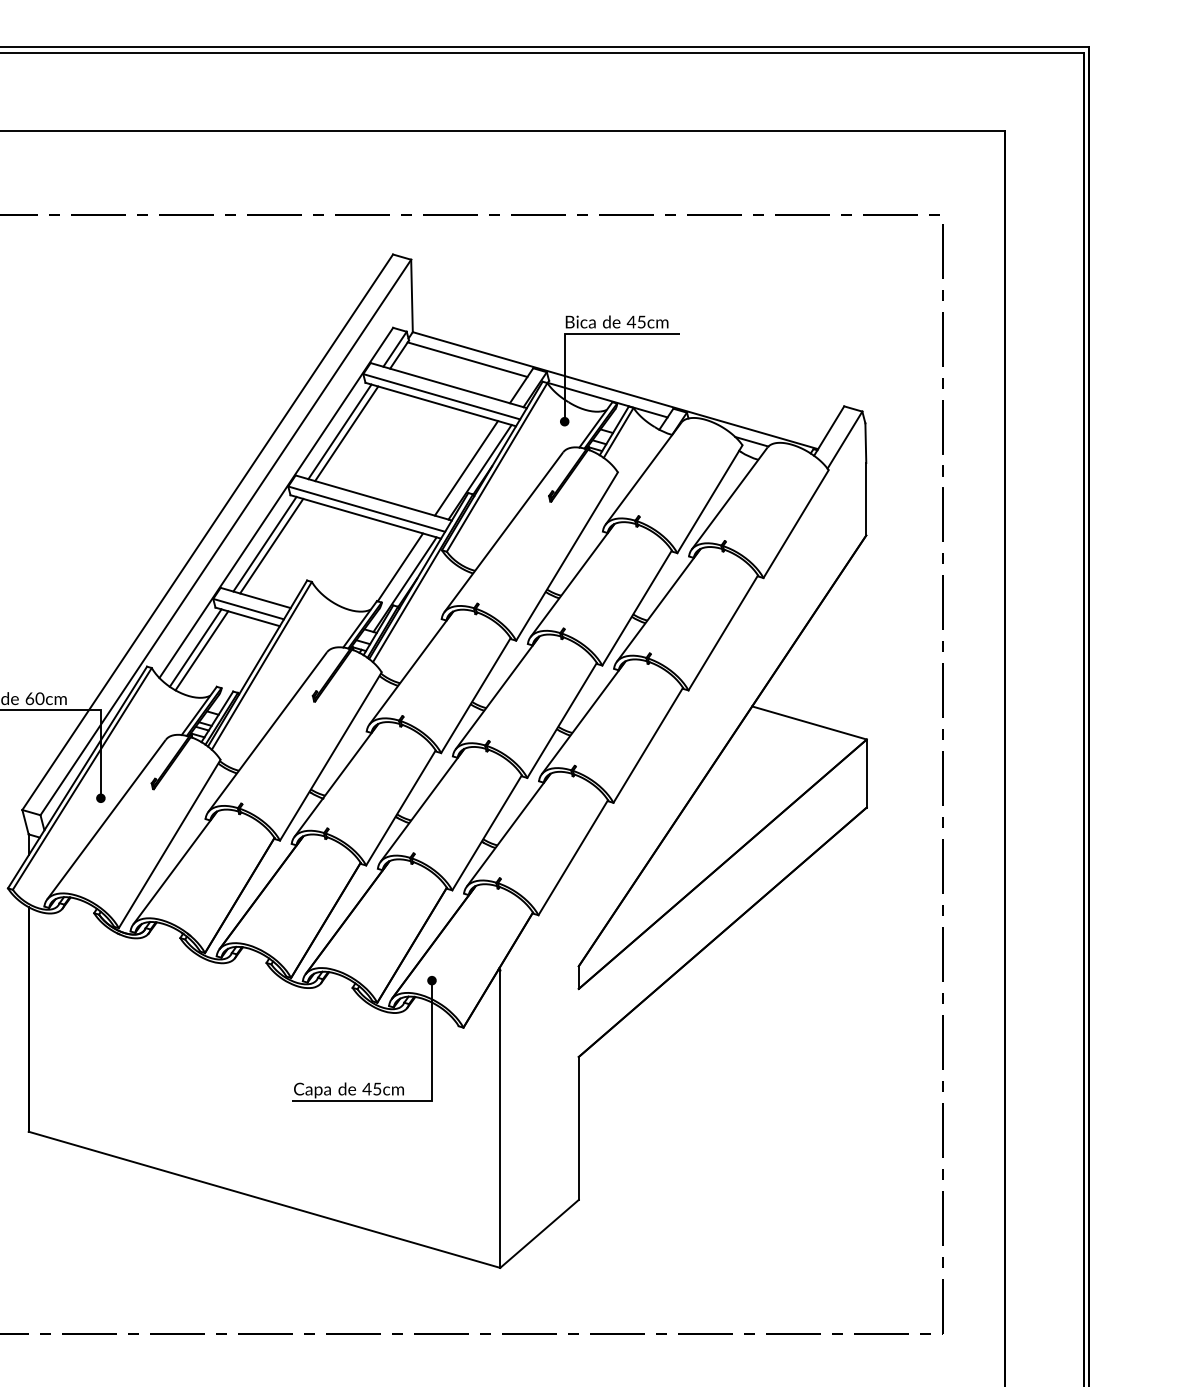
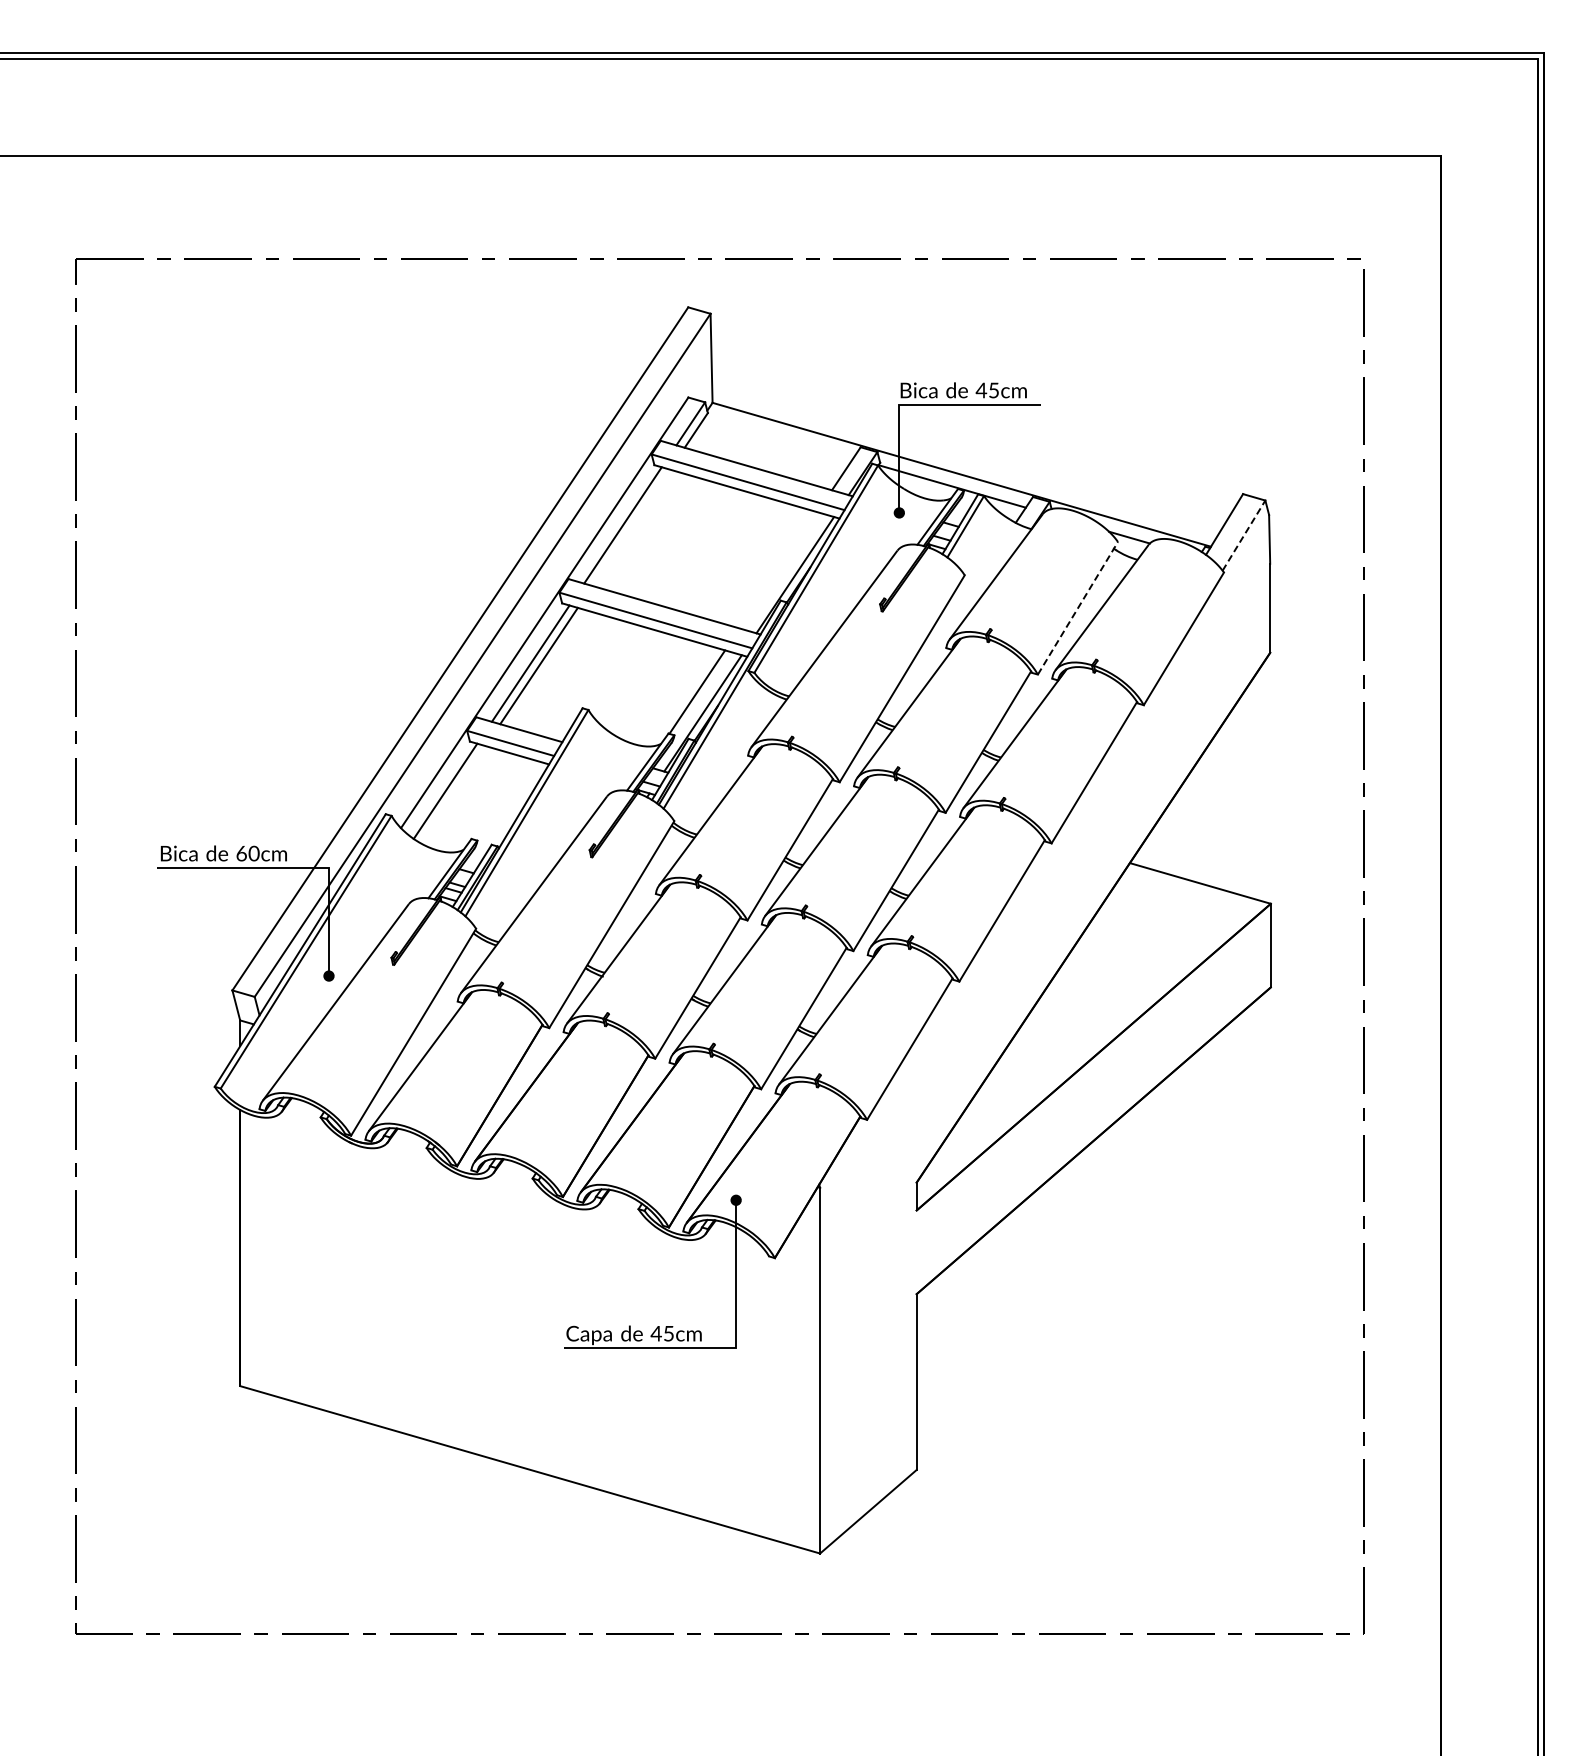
line: (467, 359) -> (779, 436), removed
line: (346, 433) -> (631, 527), removed
line: (845, 440) -> (1244, 535), solid -> dashed
line: (466, 468) -> (778, 570), removed
line: (710, 498) -> (1078, 607), solid -> dashed
line: (201, 650) -> (452, 794), removed

